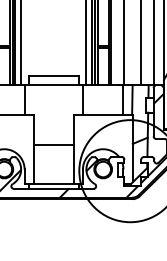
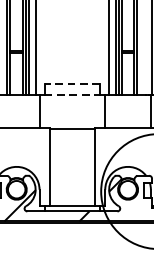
line: (53, 75) -> (72, 83), solid -> dashed
line: (53, 85) -> (72, 95), solid -> dashed
line: (53, 144) -> (72, 128), moved

